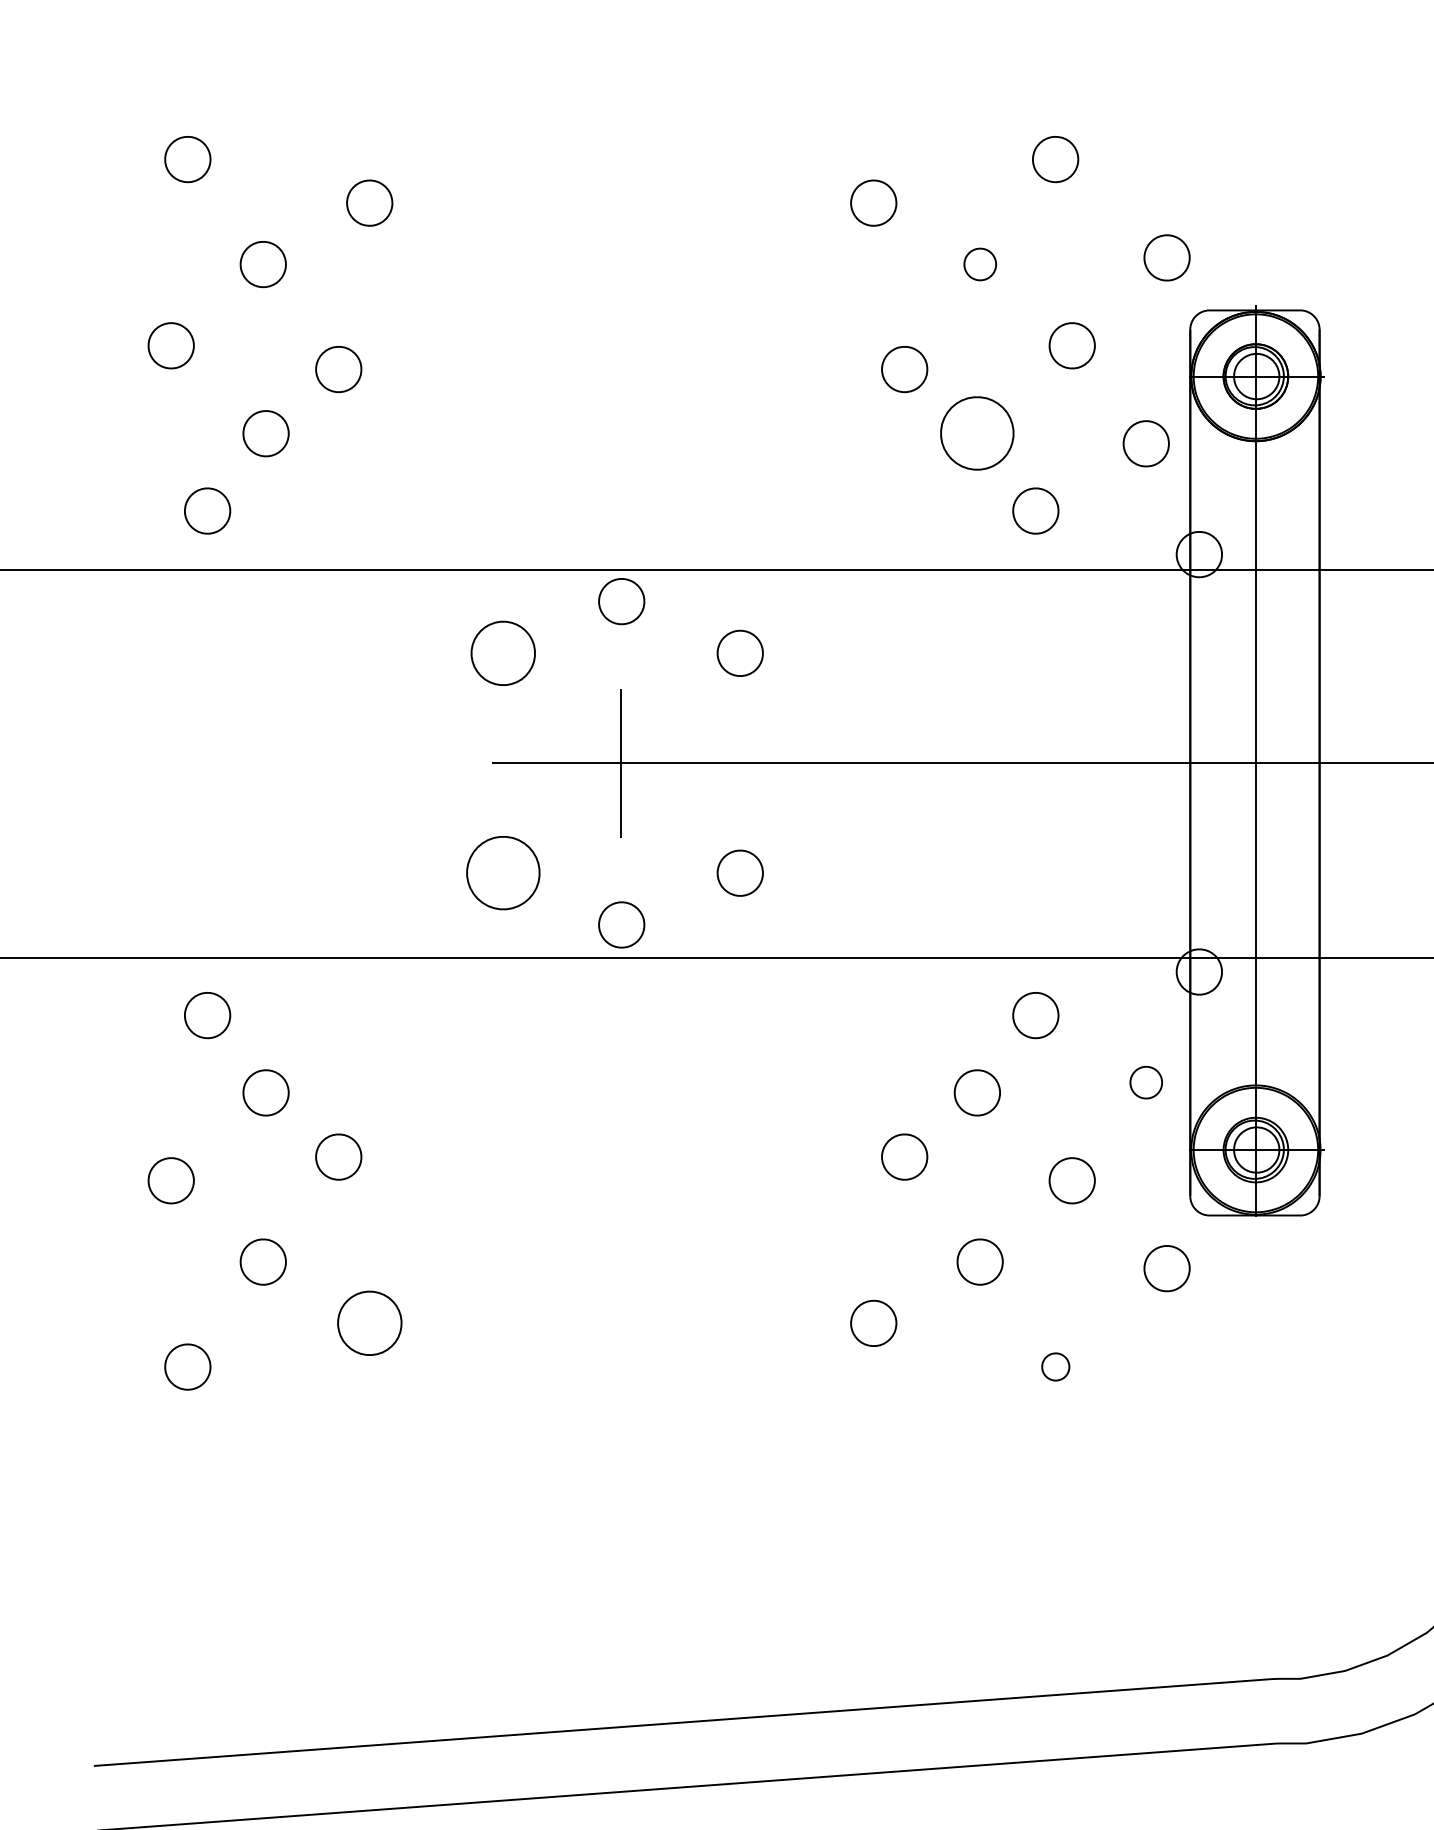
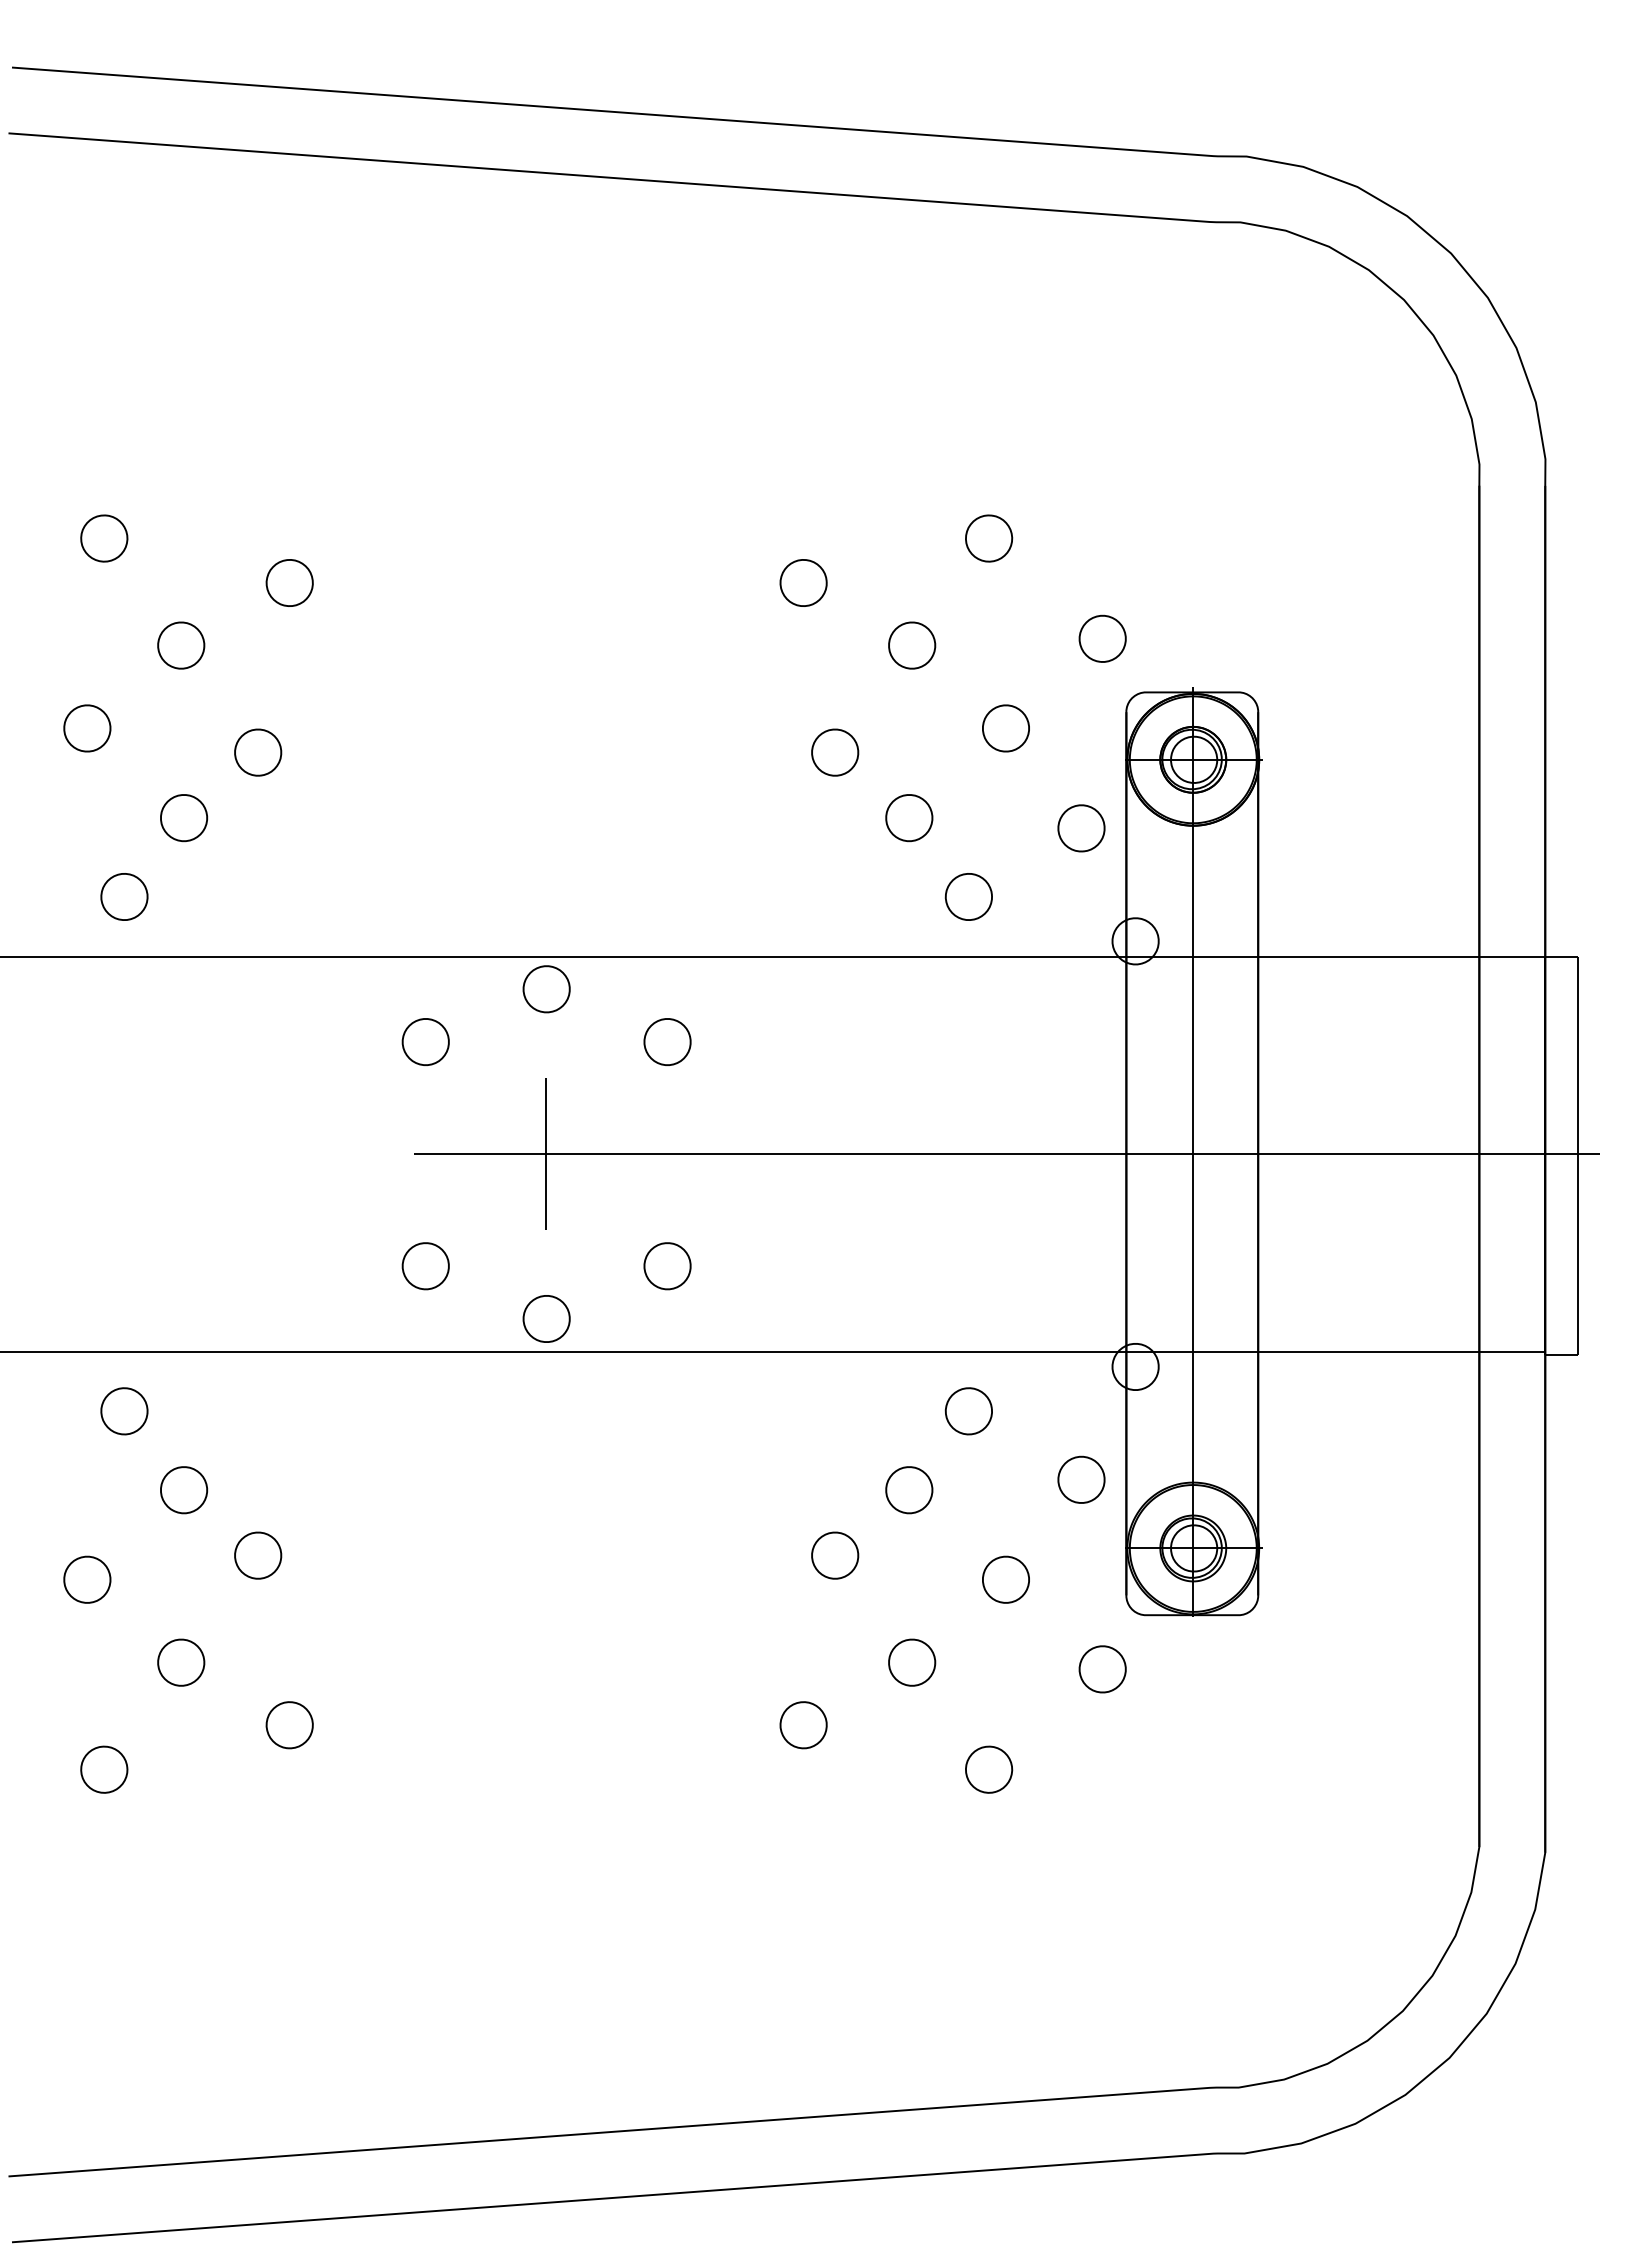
part: (980, 264) -> (912, 645), size x1.43
part: (977, 434) -> (909, 818), size x0.62
part: (502, 652) -> (425, 1041), size x0.71
part: (502, 873) -> (425, 1266), size x0.62
part: (1146, 1082) -> (1081, 1479), size x1.43
part: (369, 1323) -> (289, 1725), size x0.71
part: (1056, 1366) -> (989, 1769), size x1.67

